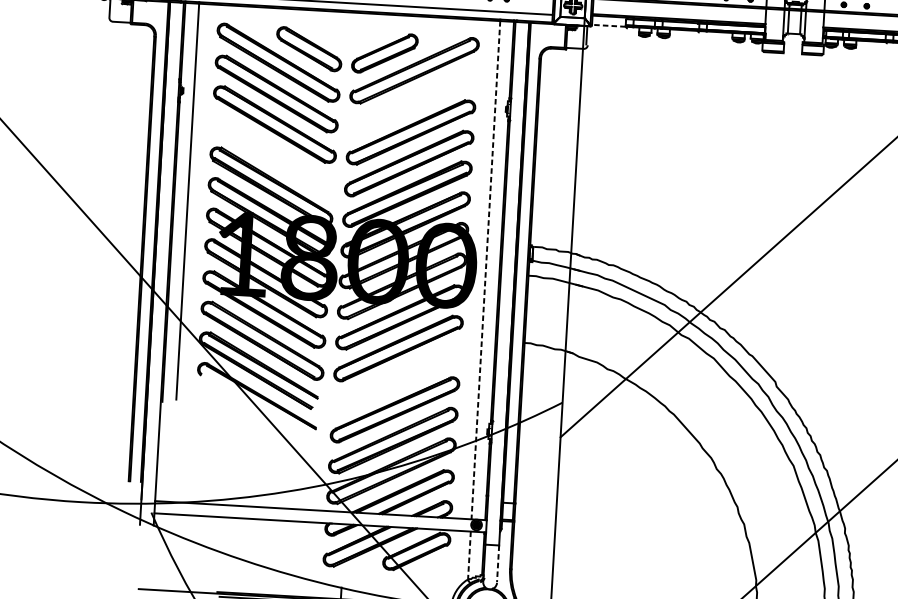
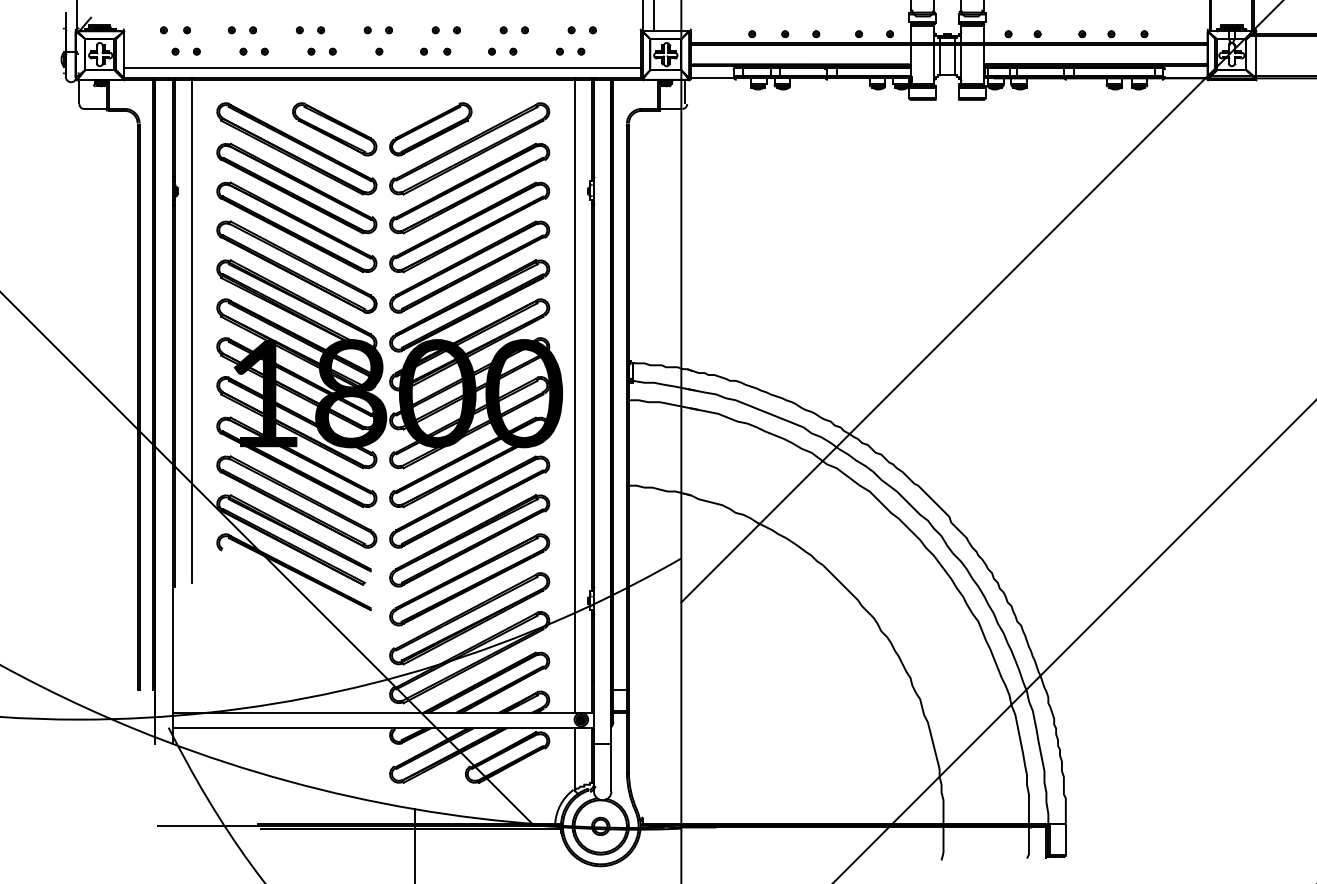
line: (608, 25) -> (711, 77), dashed -> solid
part: (412, 101) -> (469, 188), added
part: (272, 155) -> (296, 266), added
line: (485, 270) -> (574, 396), dashed -> solid
part: (396, 378) -> (469, 540), added
line: (469, 556) -> (574, 759), dashed -> solid
line: (498, 564) -> (611, 767), dashed -> solid

